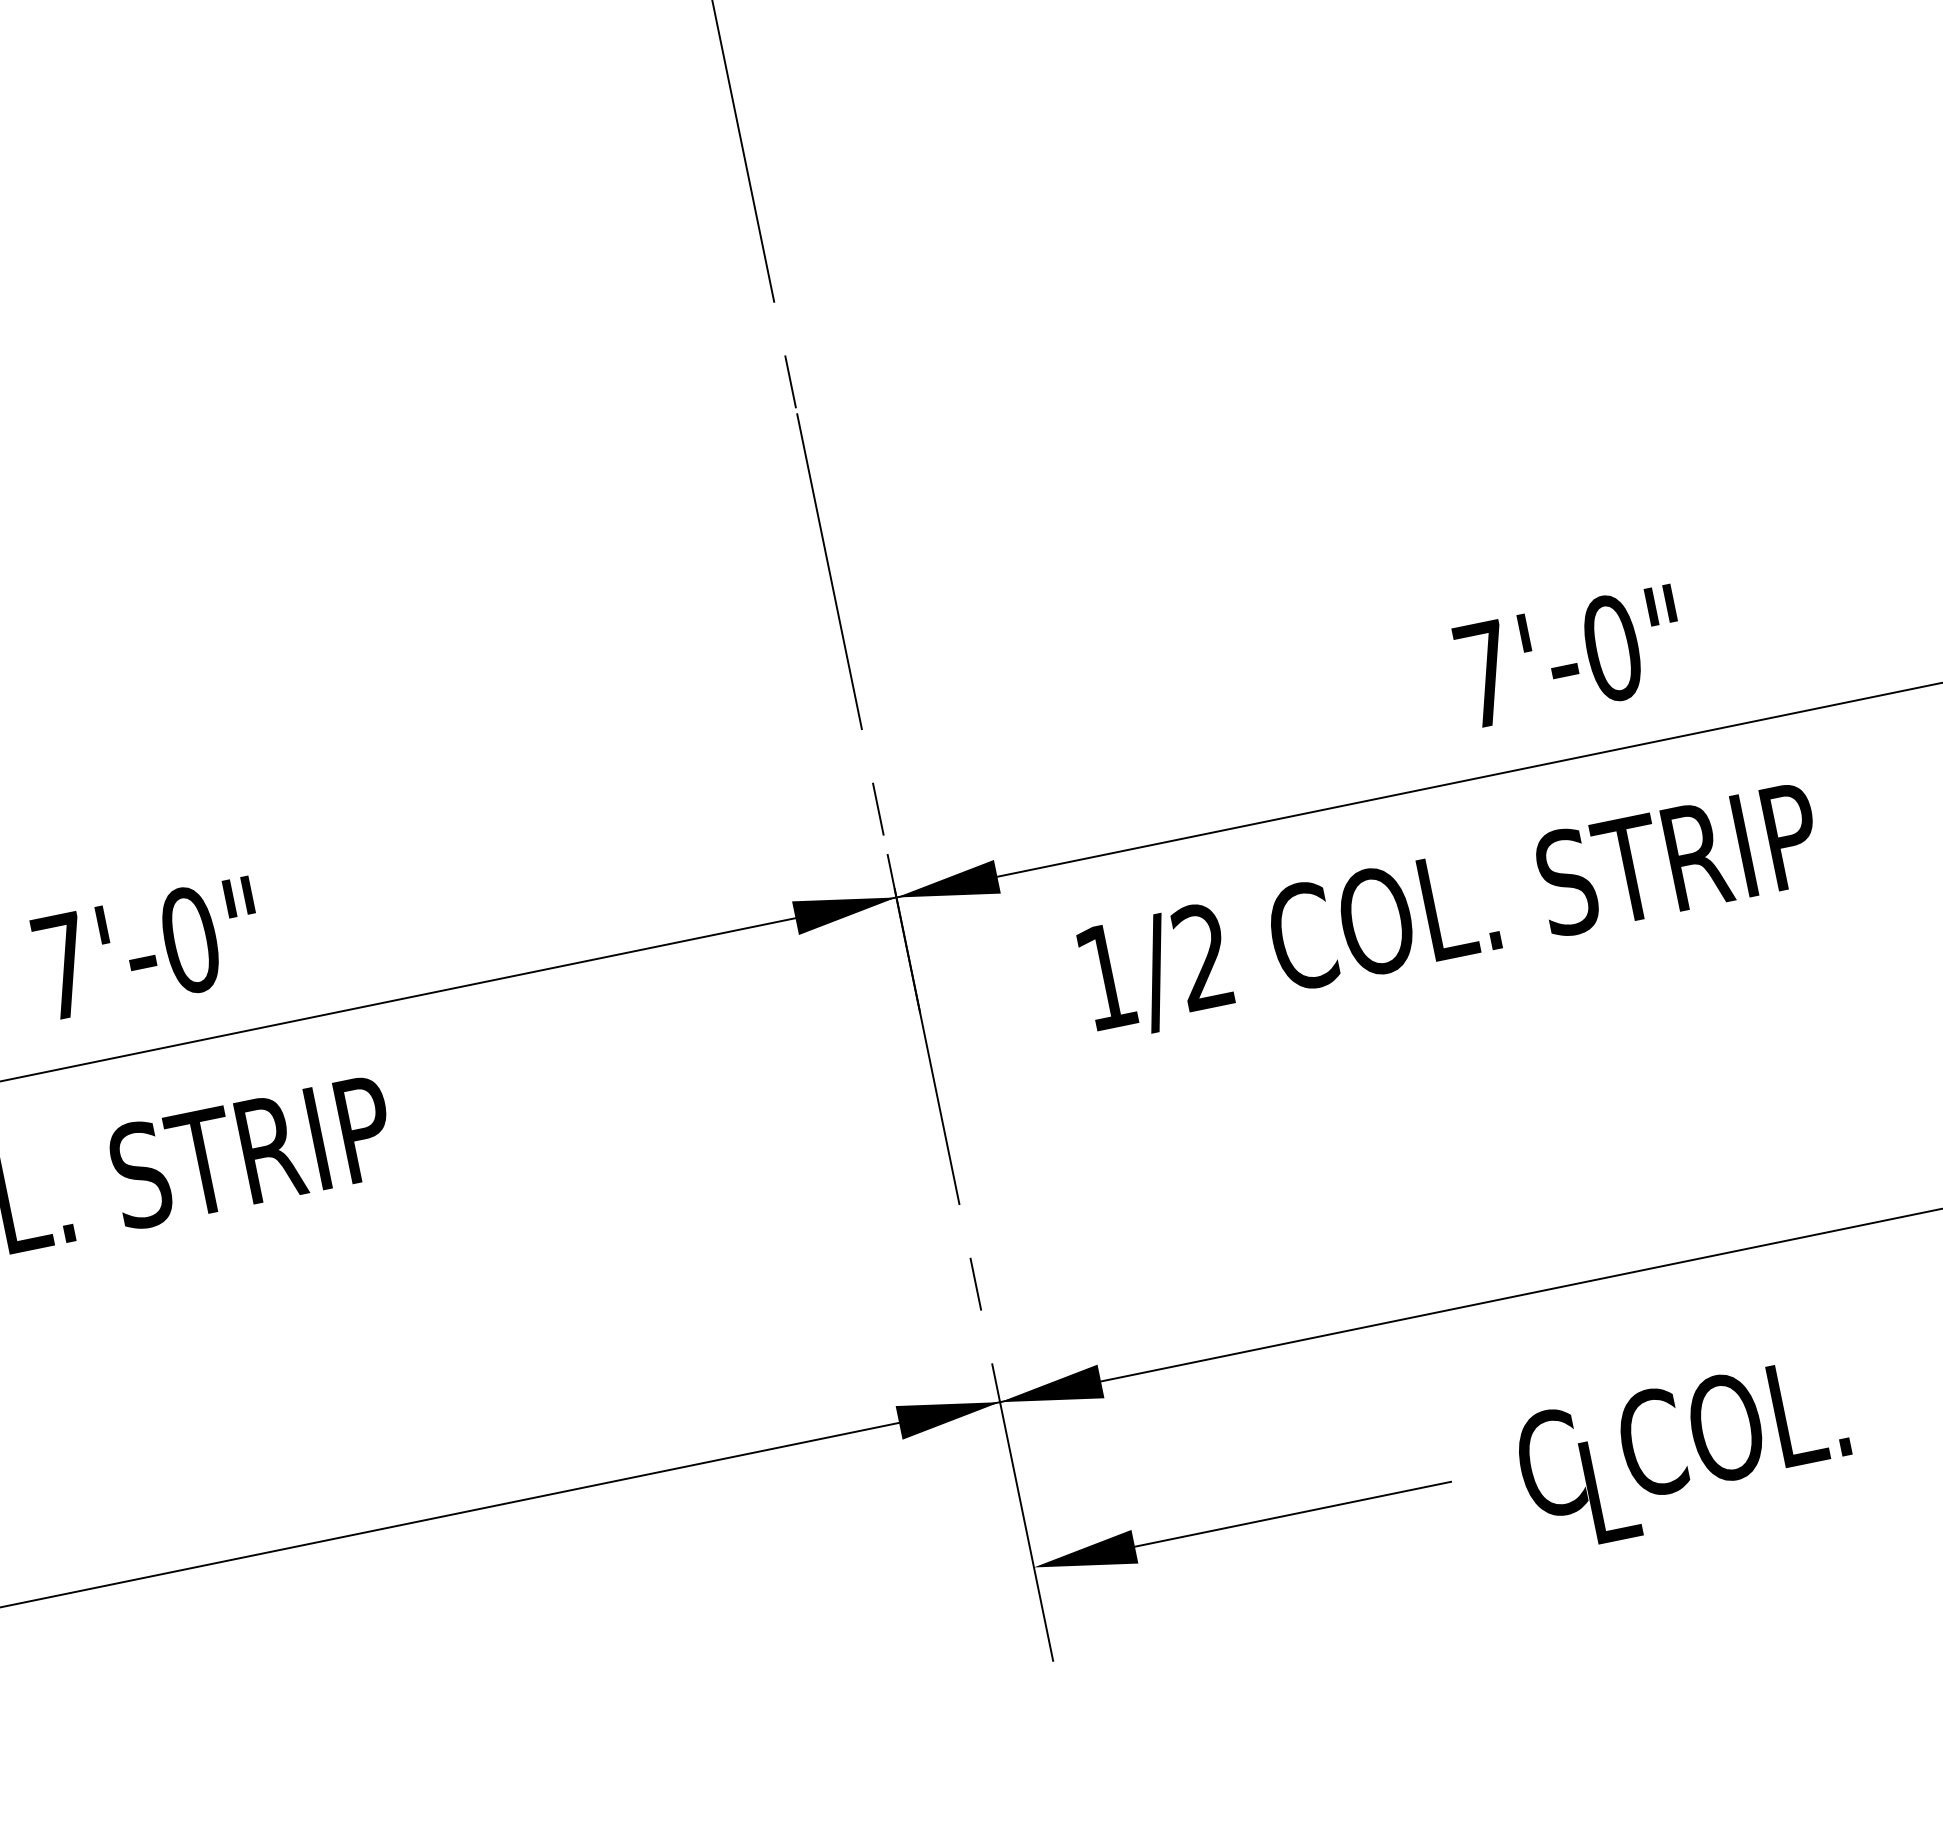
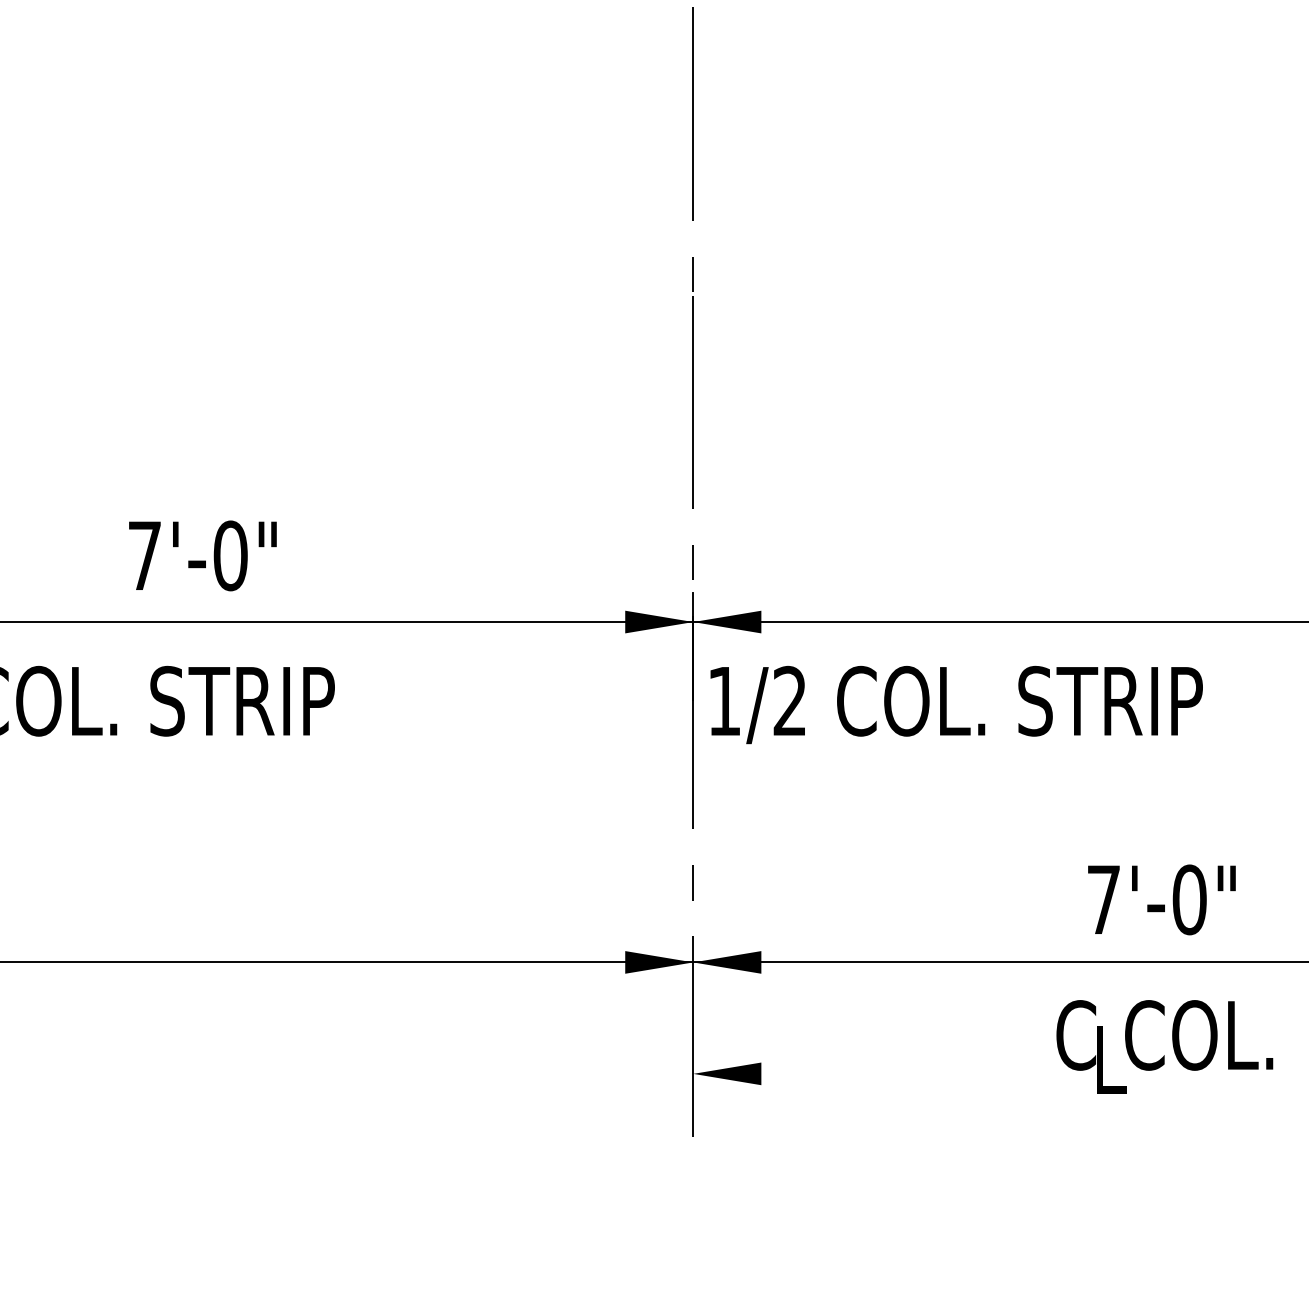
text: (1570, 656) -> (1161, 899), moved
text: (1451, 911) -> (956, 704), moved
text: (1684, 1453) -> (1164, 1046), moved
line: (1292, 1513) -> (867, 1073), removed

